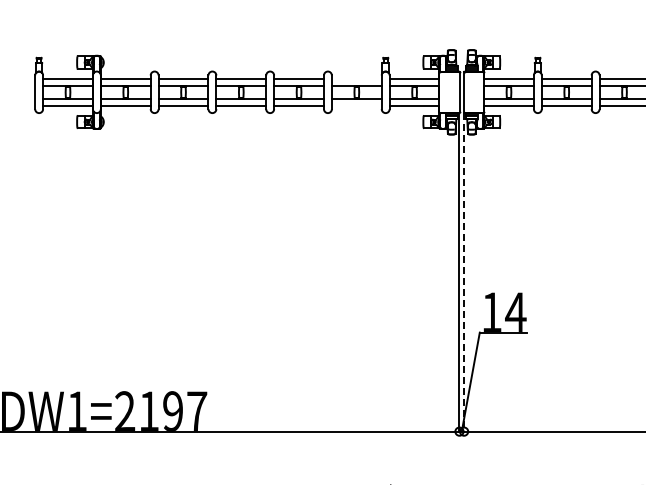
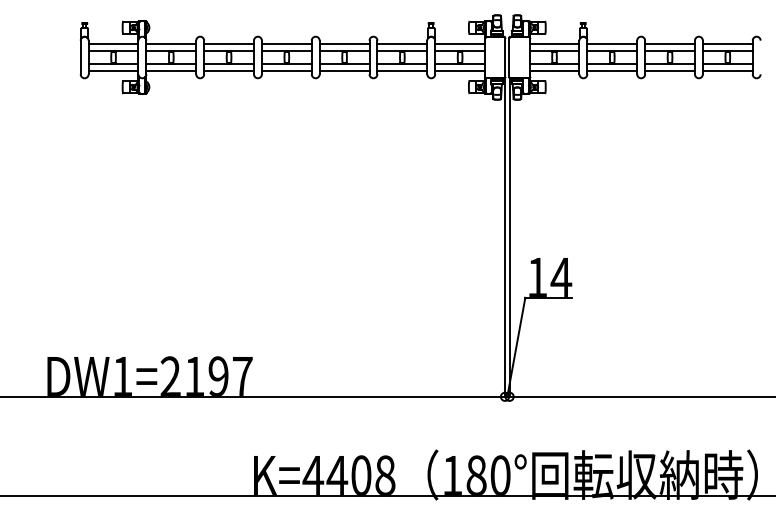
line: (356, 79) -> (402, 44), added
line: (356, 105) -> (402, 70), added
line: (463, 272) -> (509, 237), dashed -> solid

